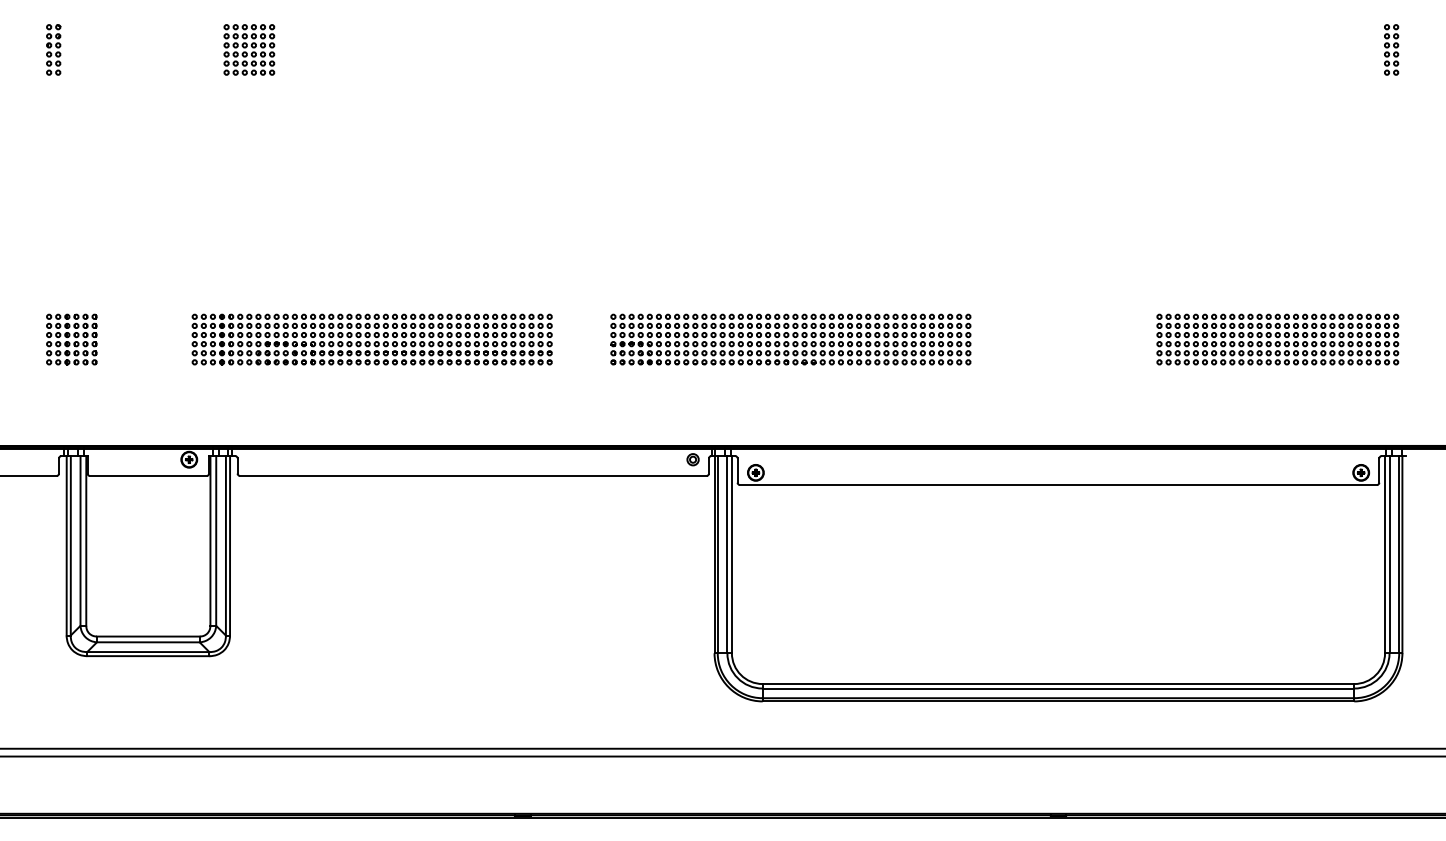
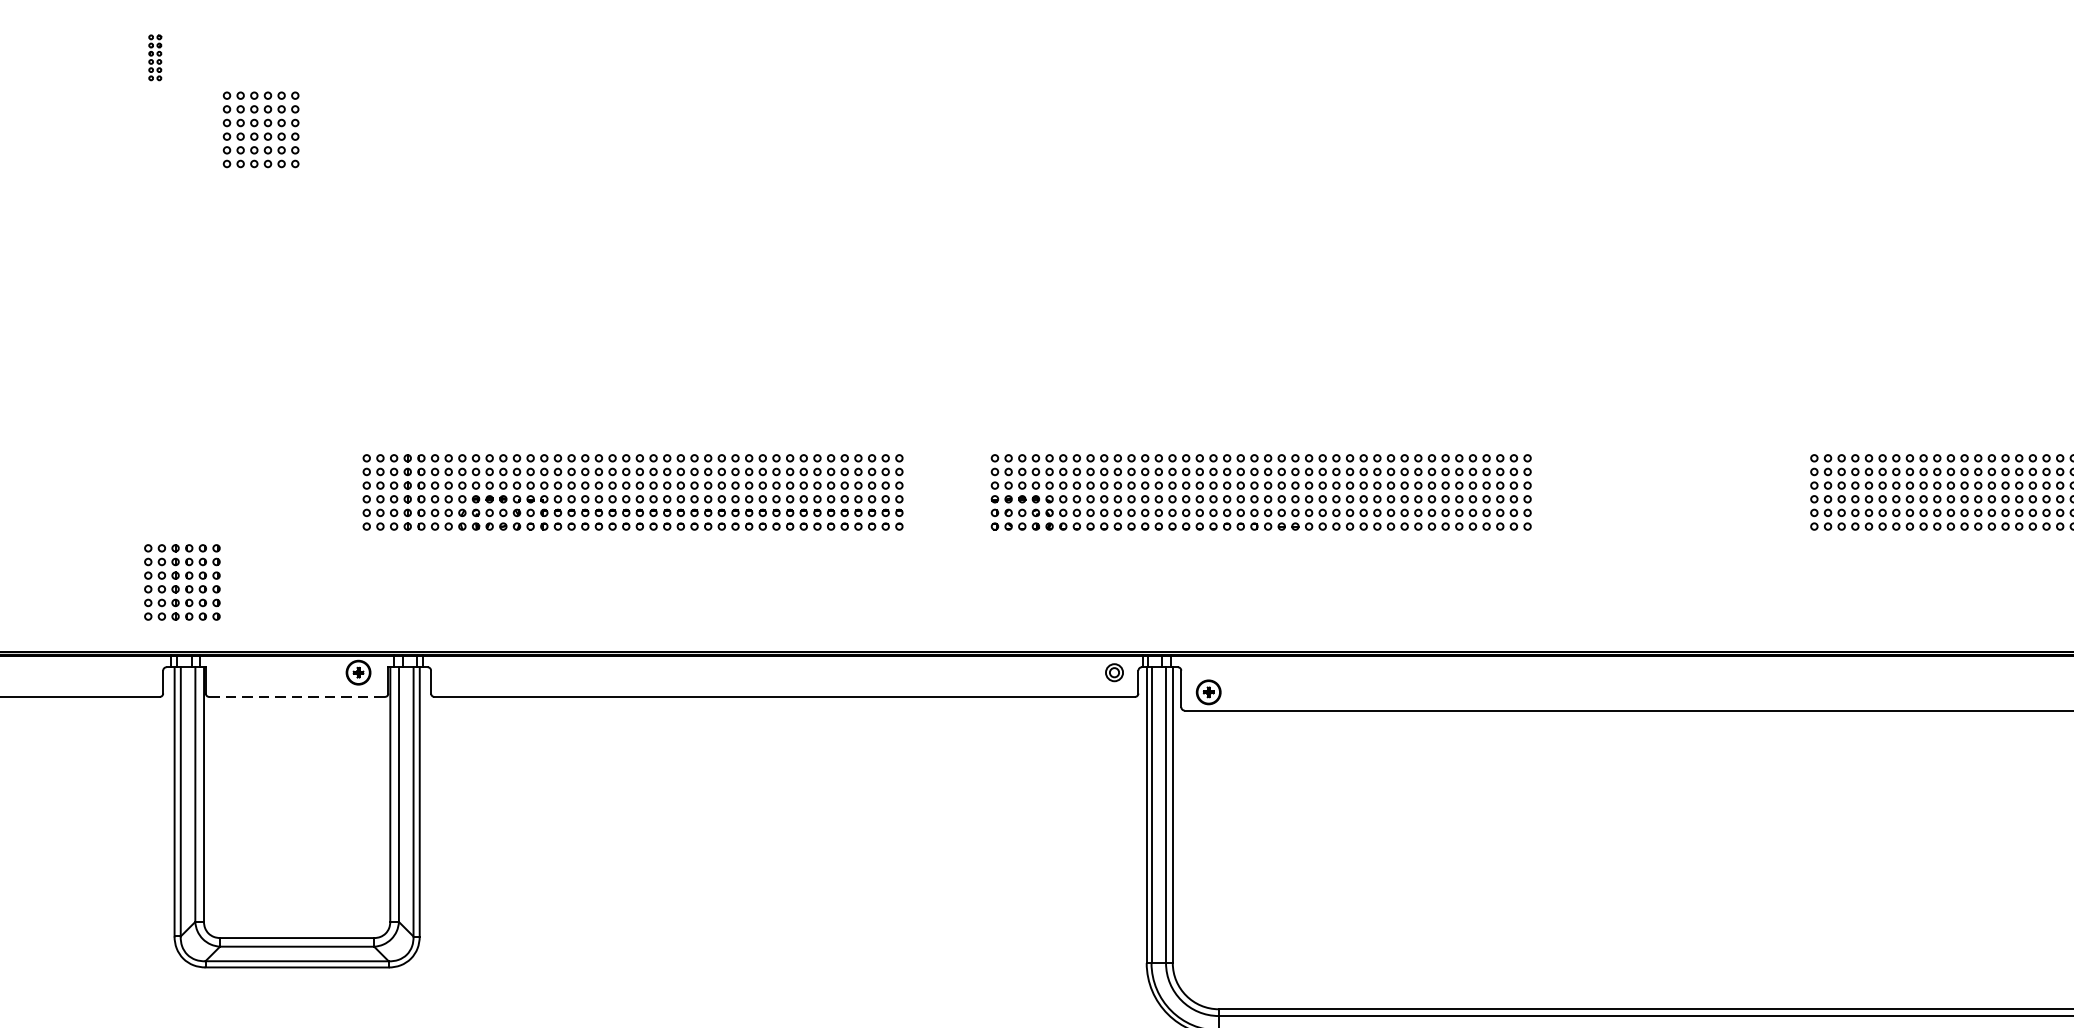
part: (53, 49) -> (154, 57), size x0.6
part: (249, 49) -> (261, 129), moved
part: (71, 339) -> (181, 582), moved
line: (148, 475) -> (297, 696), solid -> dashed

